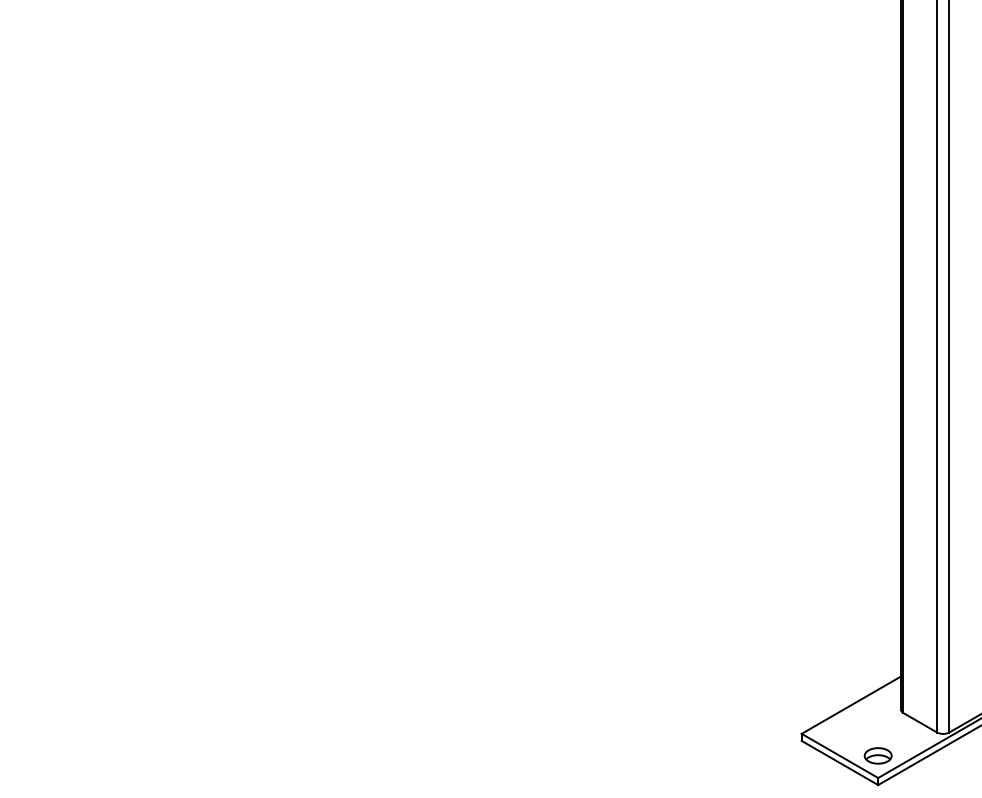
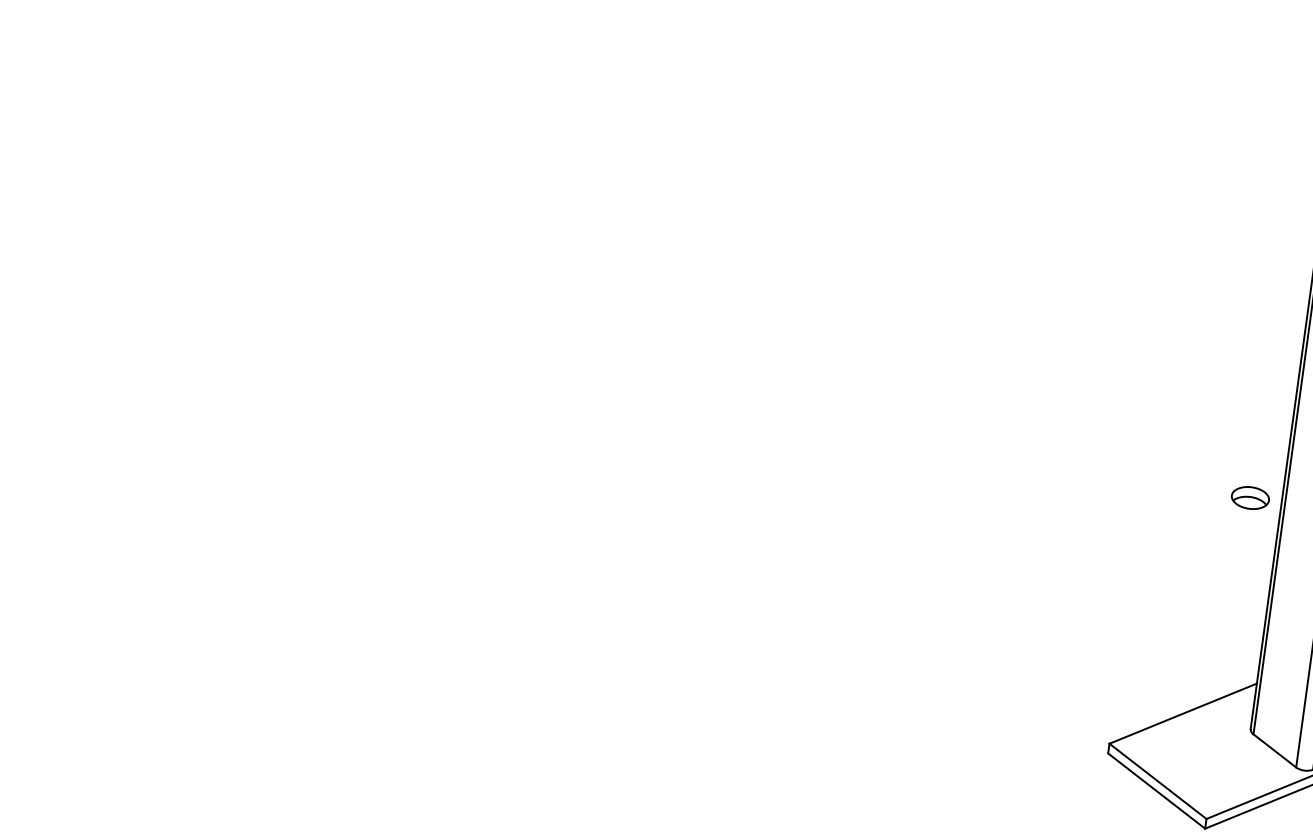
part: (877, 755) -> (1249, 497), moved

